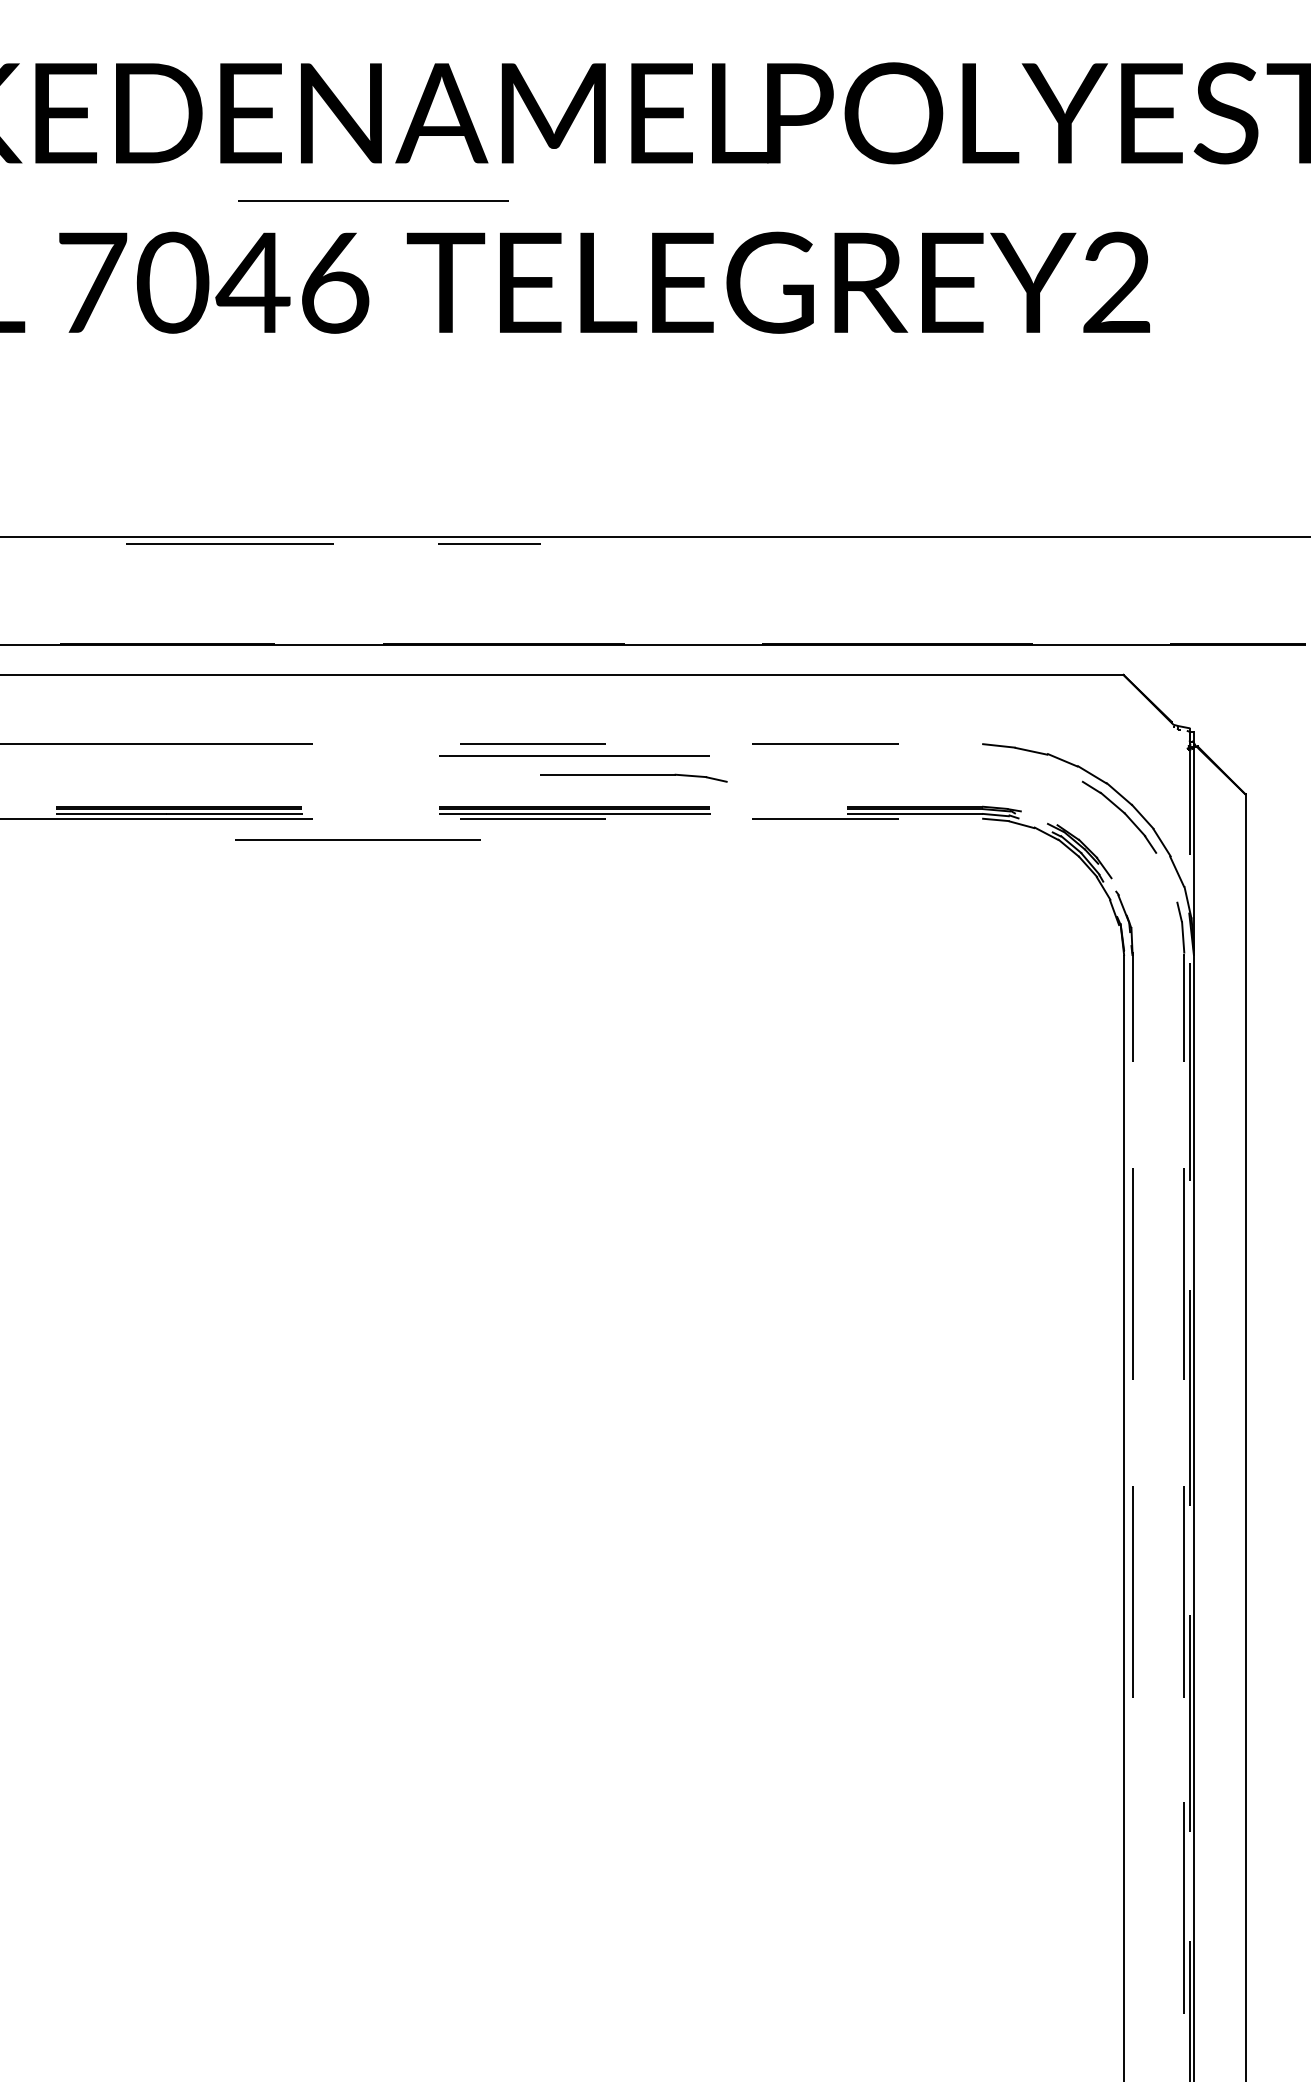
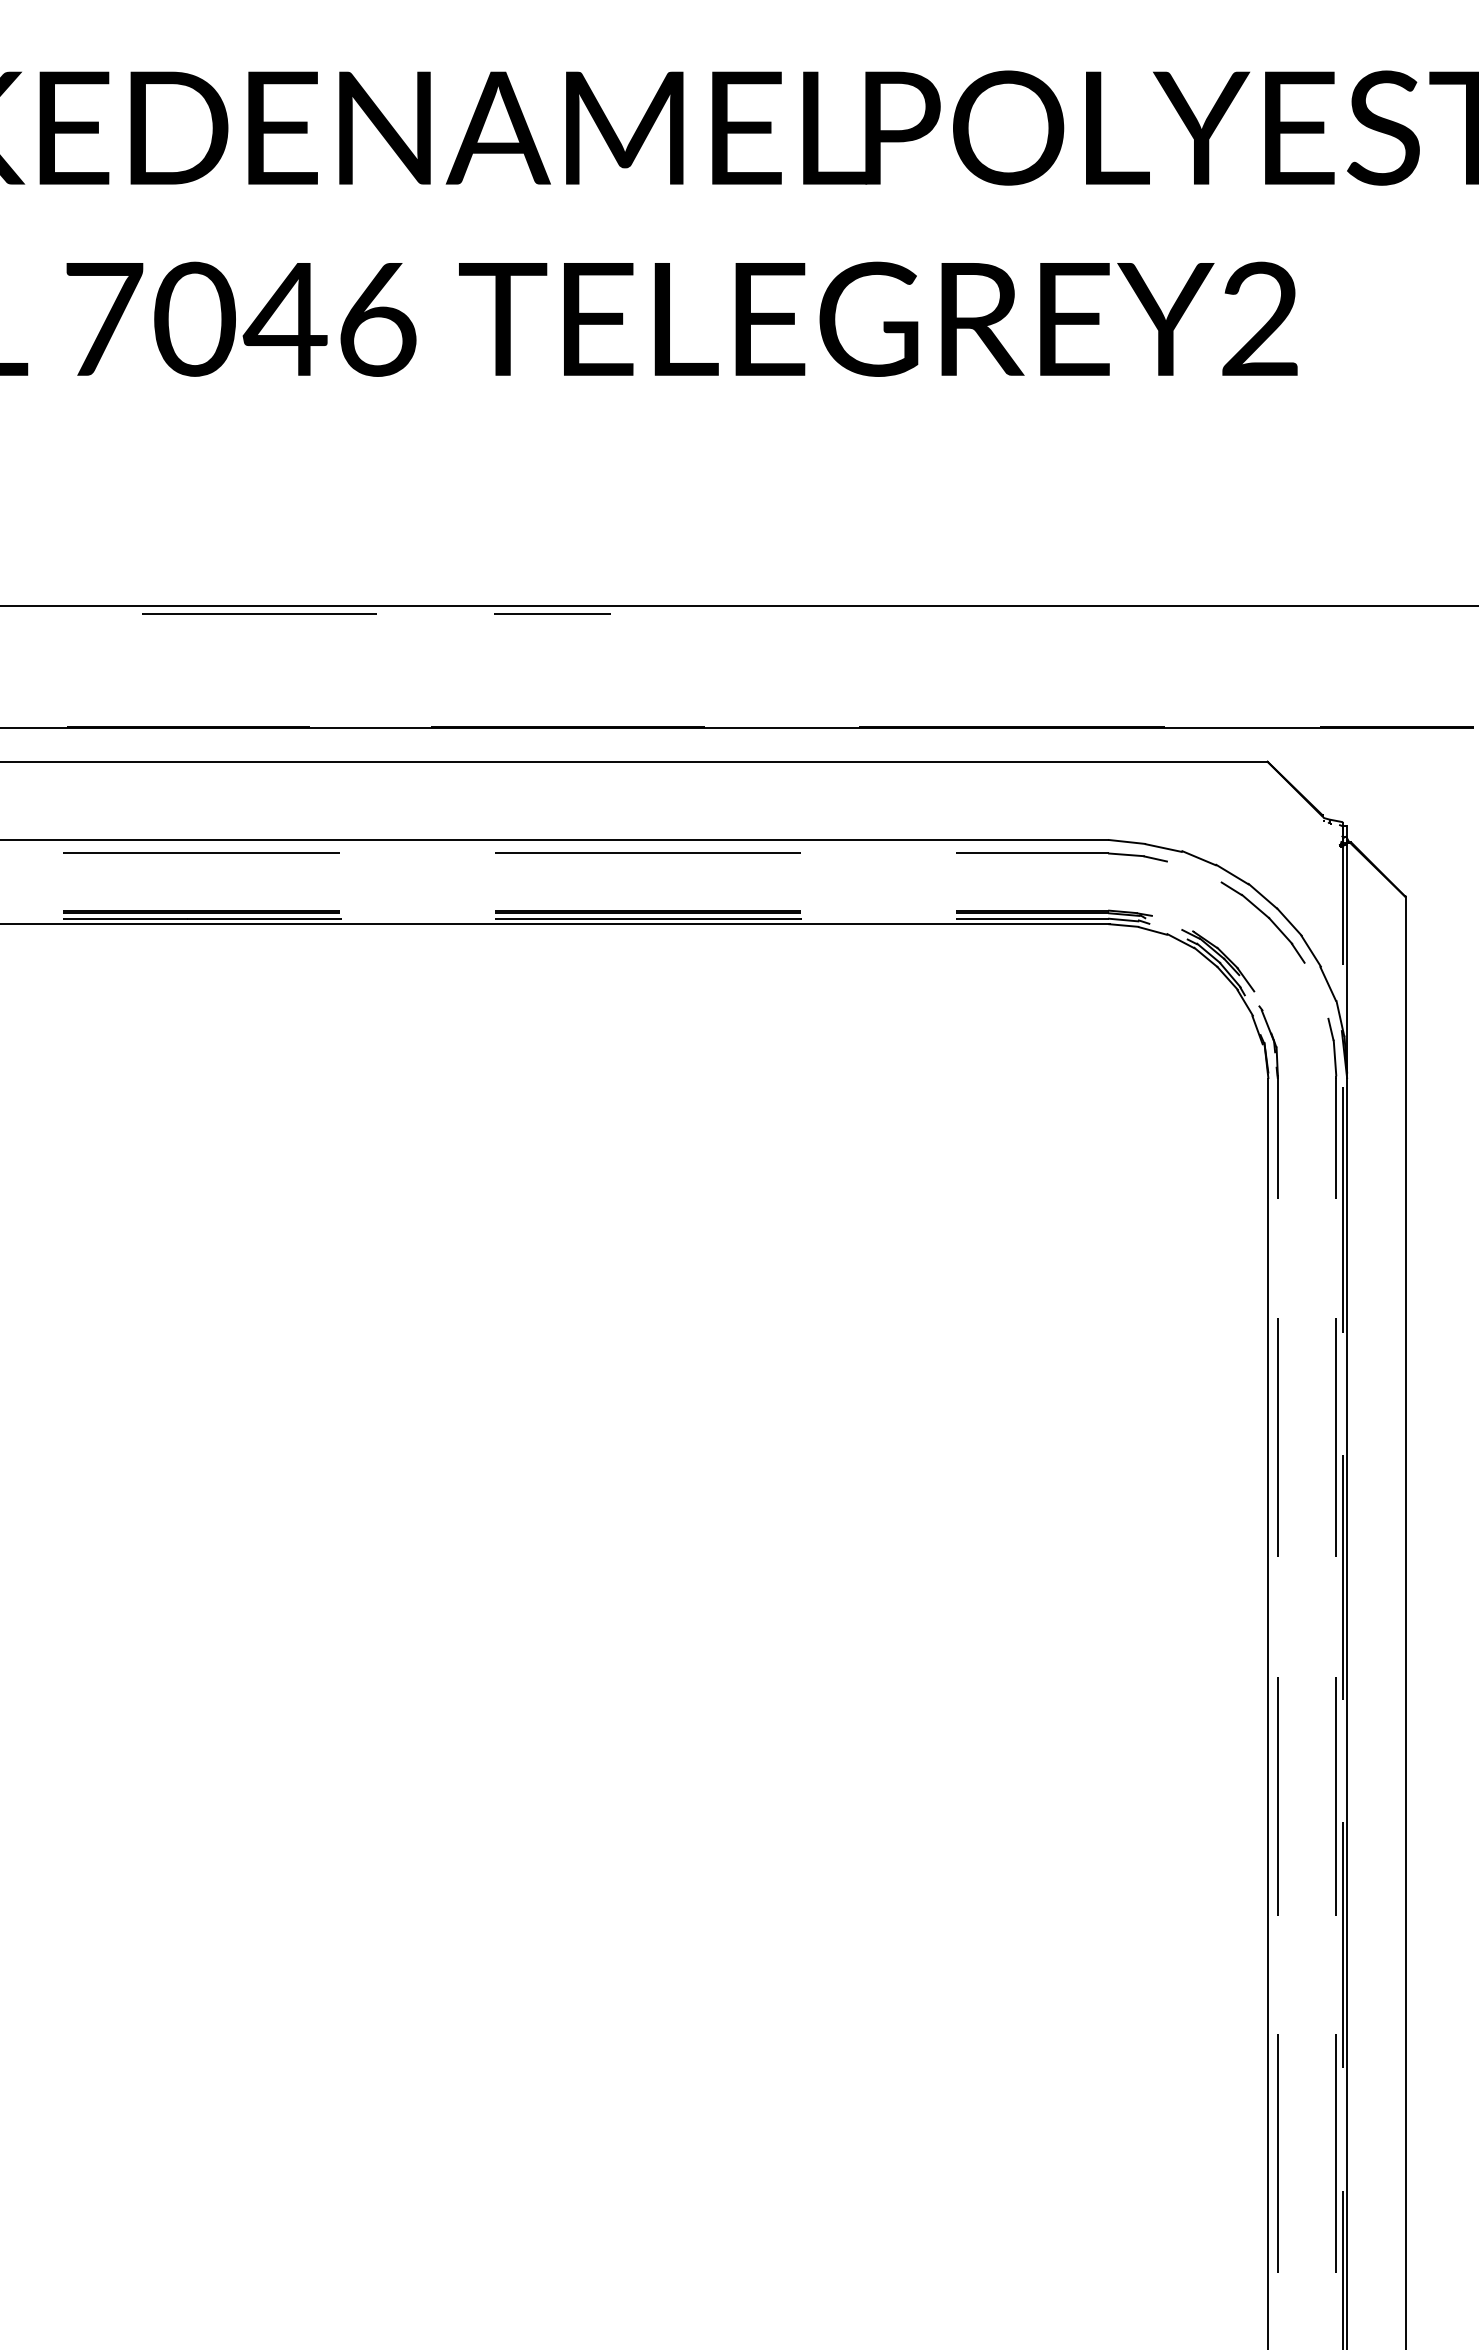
line: (372, 200) -> (420, 226), removed
line: (574, 743) -> (648, 839), dashed -> solid
part: (633, 778) -> (1061, 857), moved
line: (576, 819) -> (650, 924), dashed -> solid
line: (357, 839) -> (201, 852), moved
line: (1132, 1908) -> (1277, 2153), added

